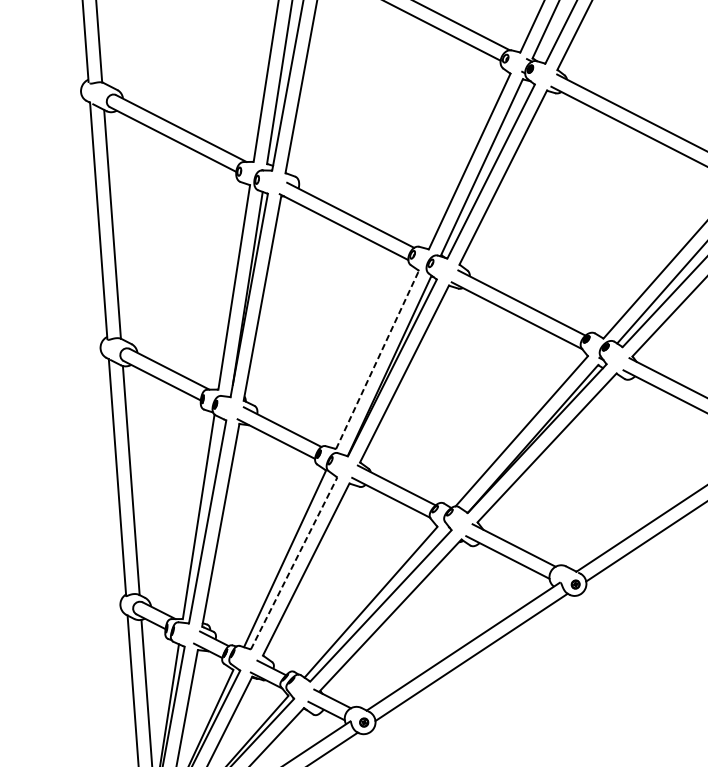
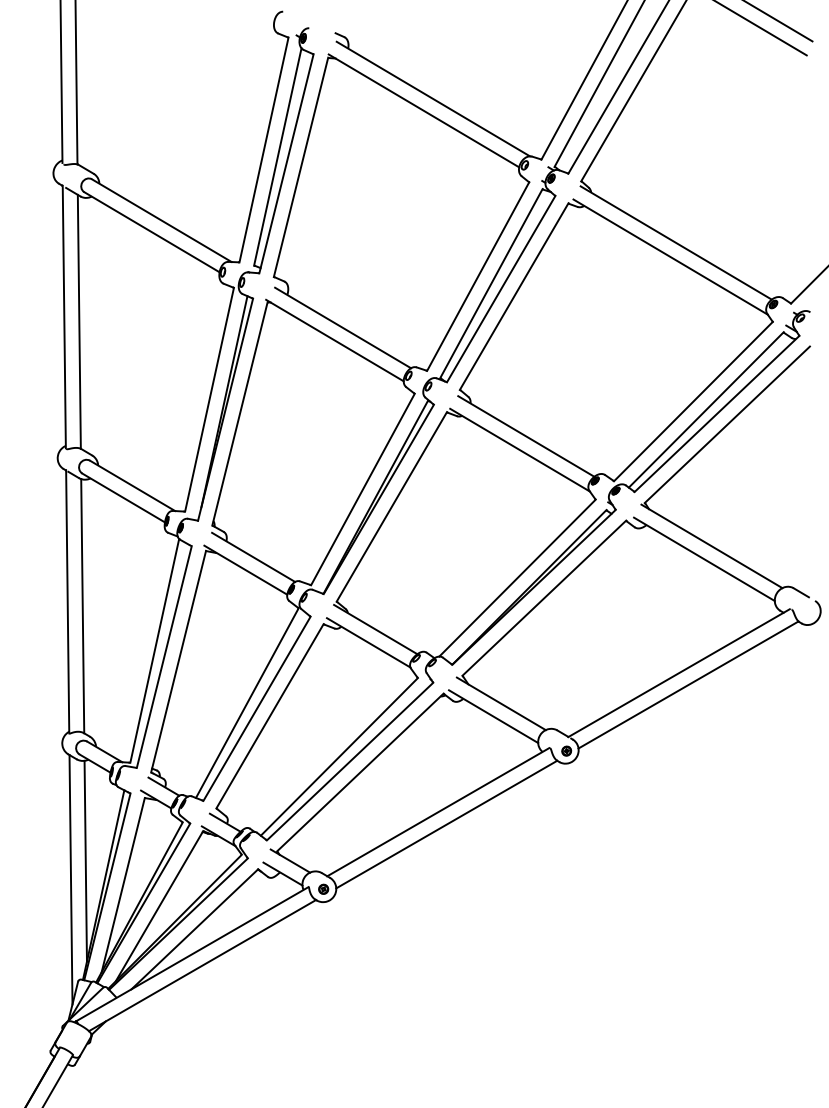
line: (377, 359) -> (362, 489), dashed -> solid
line: (294, 563) -> (257, 708), dashed -> solid

